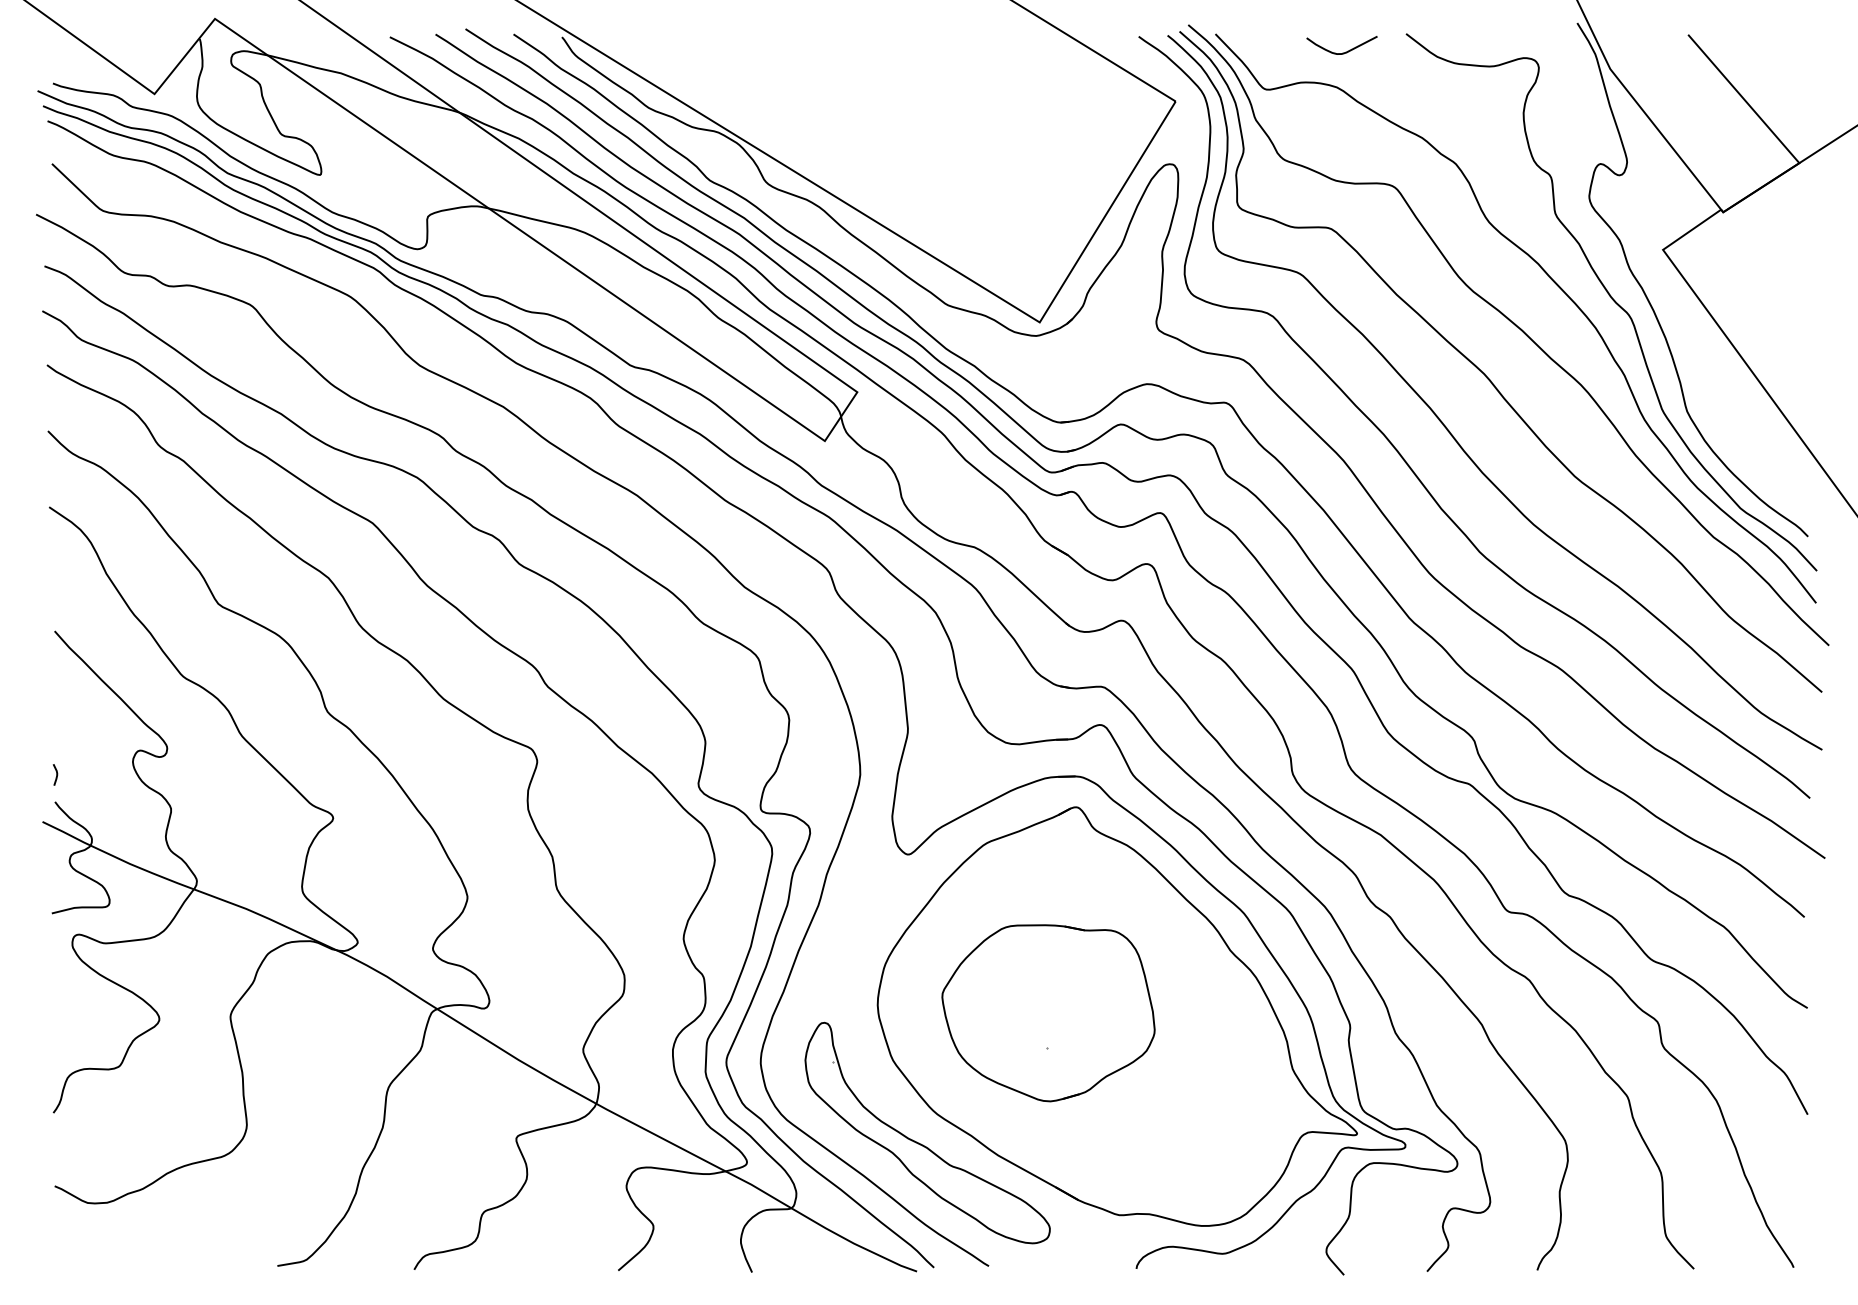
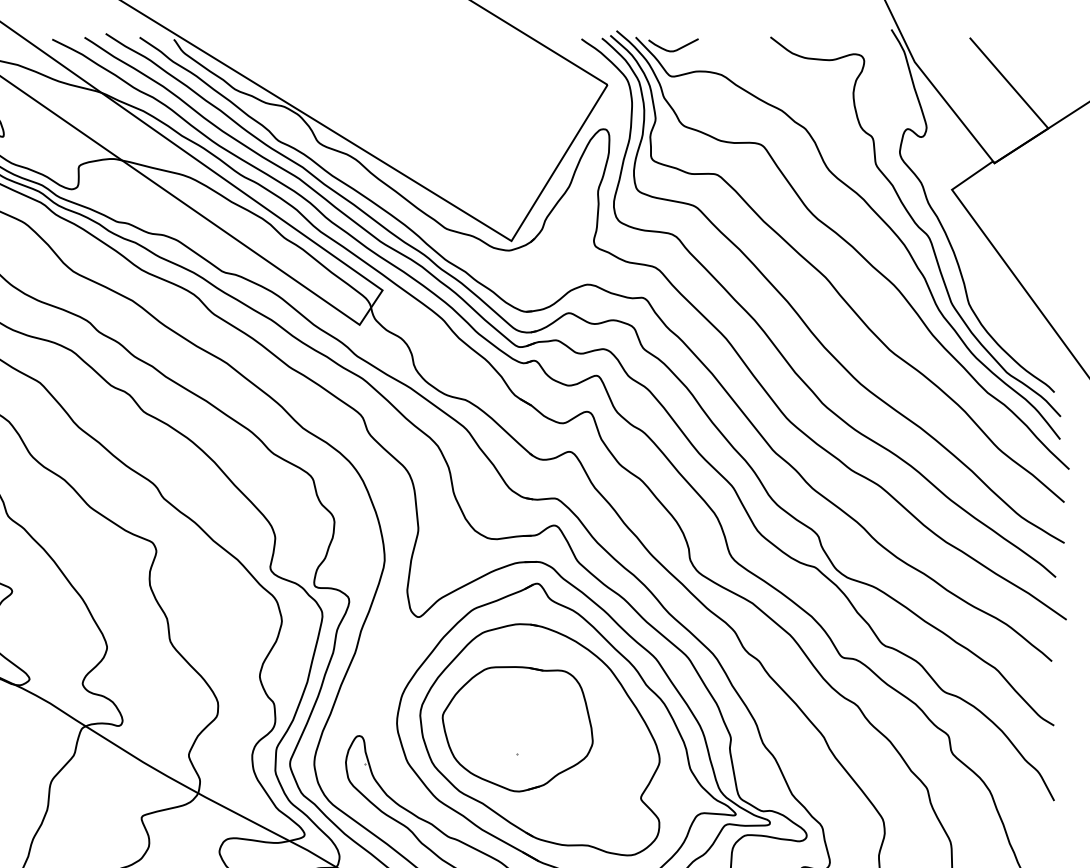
curve: (1342, 52) -> (673, 50), moved
part: (1079, 1027) -> (539, 739), added

